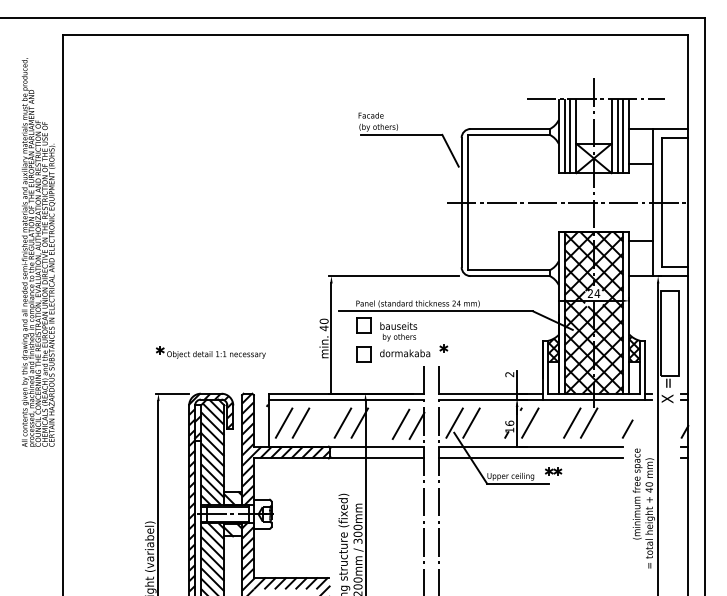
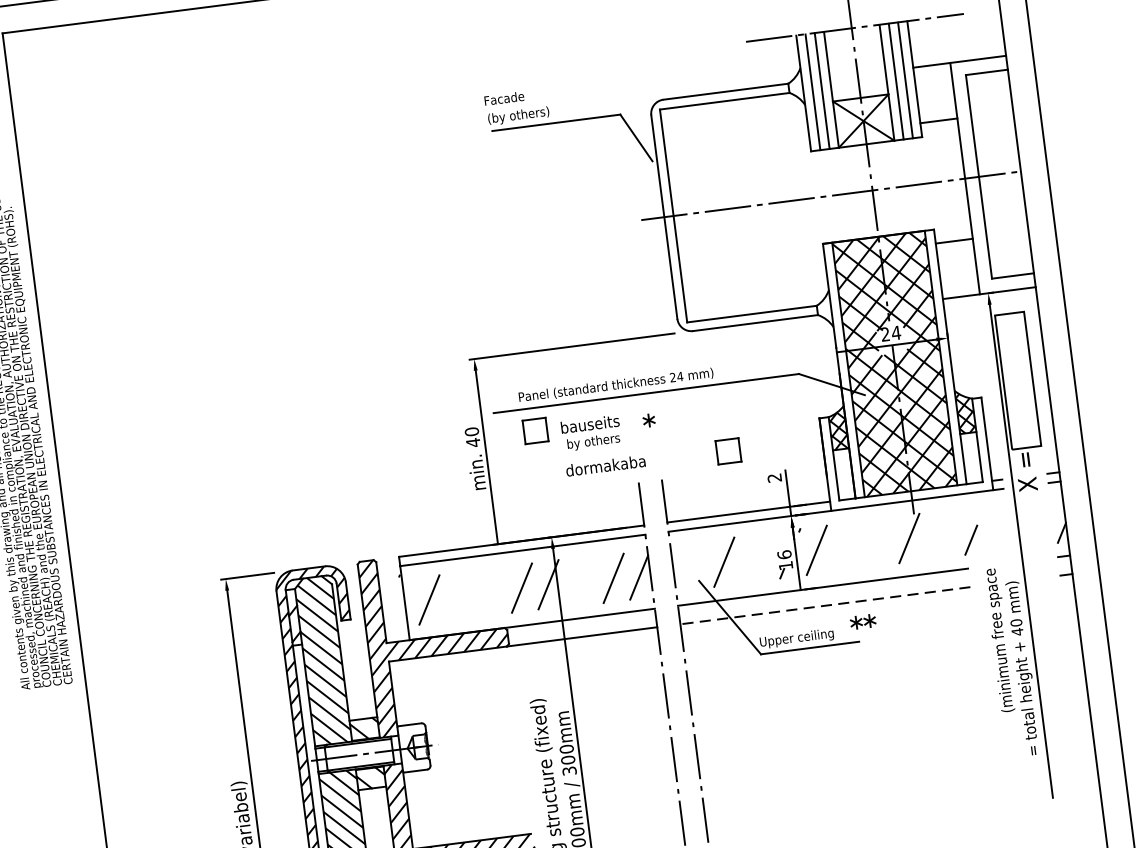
part: (443, 348) -> (648, 420), moved
part: (210, 352) -> (299, 503), removed
part: (363, 354) -> (727, 452), moved
line: (300, 422) -> (455, 595), removed
line: (454, 422) -> (697, 564), removed
line: (572, 422) -> (883, 540), removed
line: (530, 458) -> (824, 605), solid -> dashed

